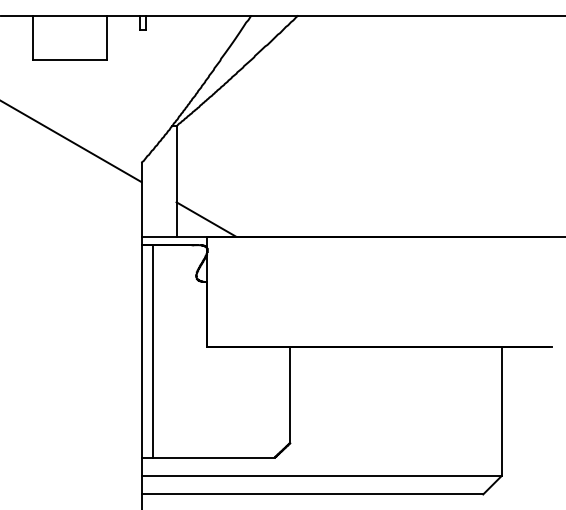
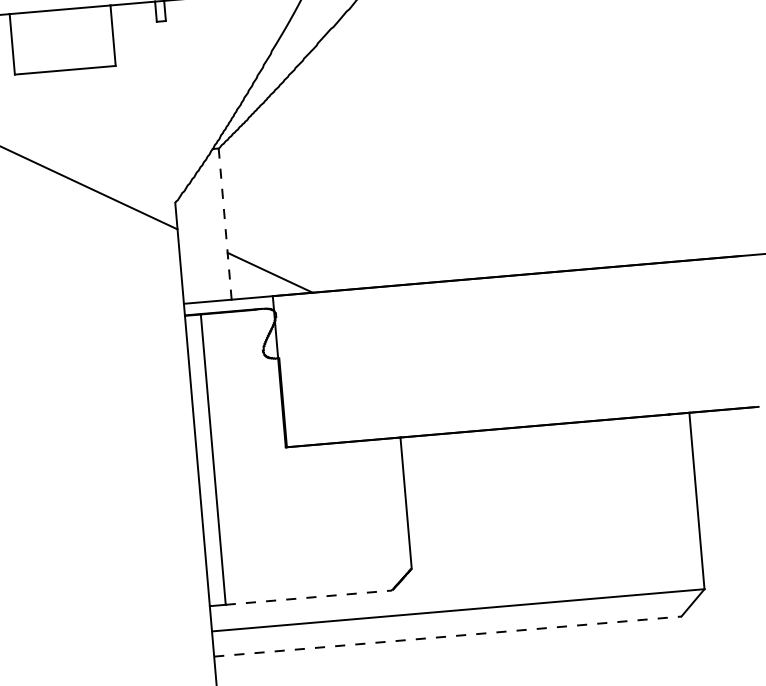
line: (176, 181) -> (225, 224), solid -> dashed
line: (214, 457) -> (309, 597), solid -> dashed
line: (312, 494) -> (447, 636), solid -> dashed

